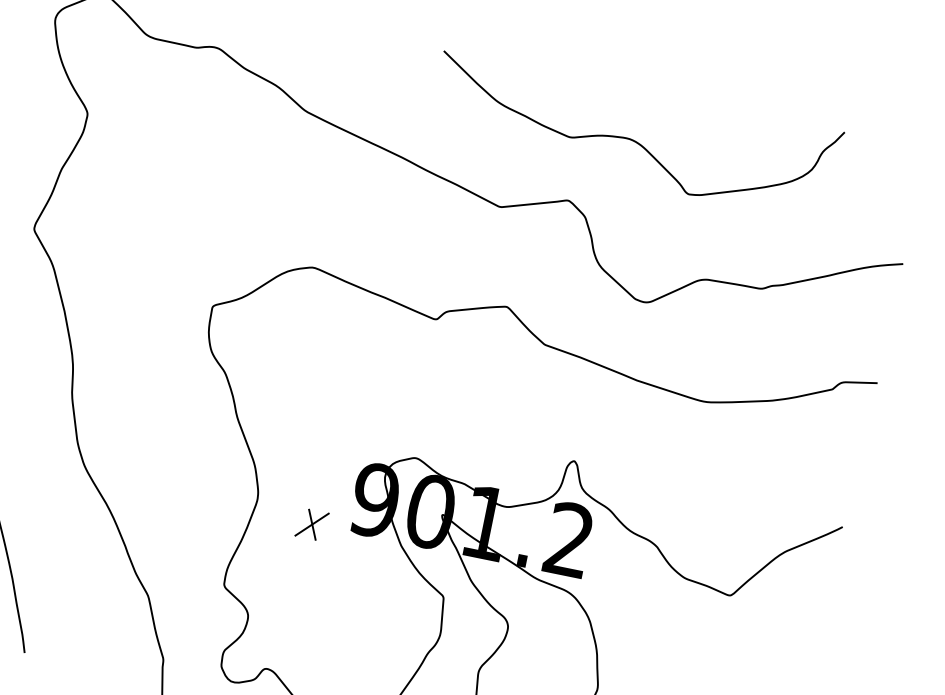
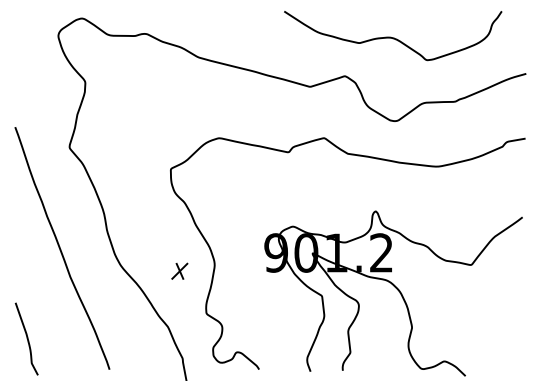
curve: (635, 139) -> (393, 37), moved
part: (311, 523) -> (179, 270), moved

